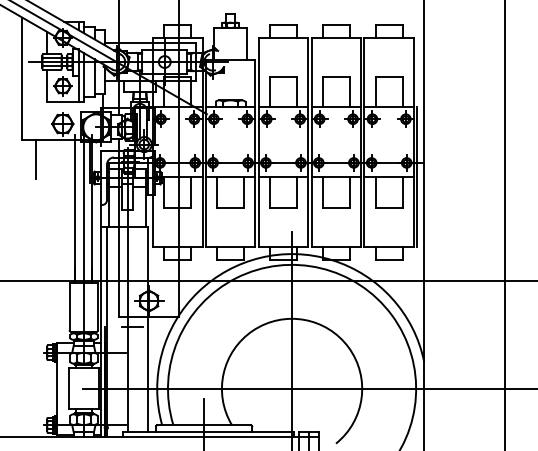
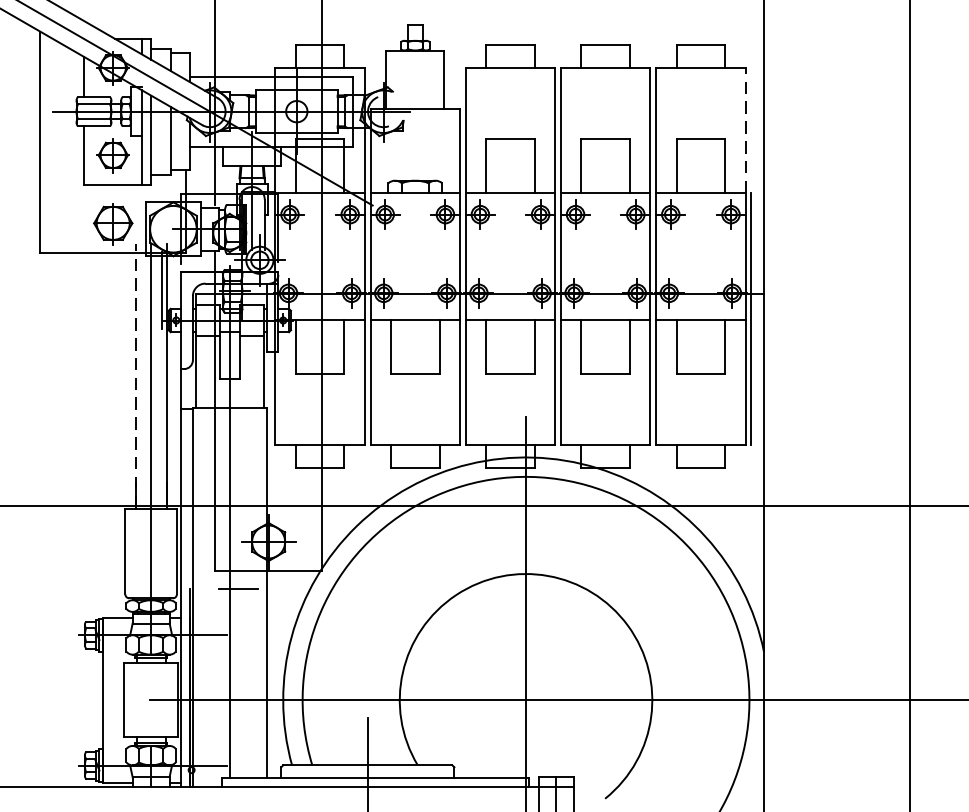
line: (414, 72) -> (746, 130), solid -> dashed
line: (35, 159) -> (64, 287), removed
line: (75, 209) -> (136, 377), solid -> dashed

